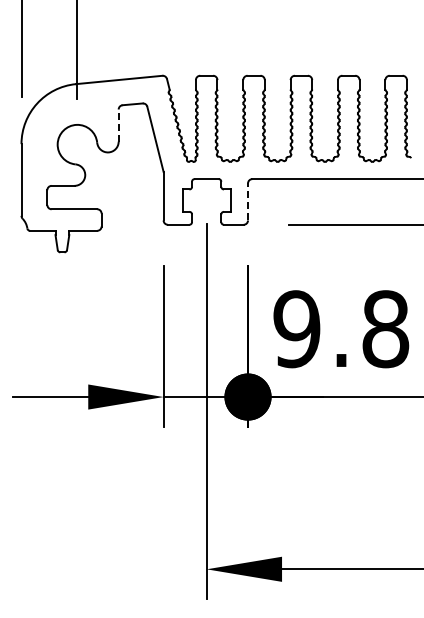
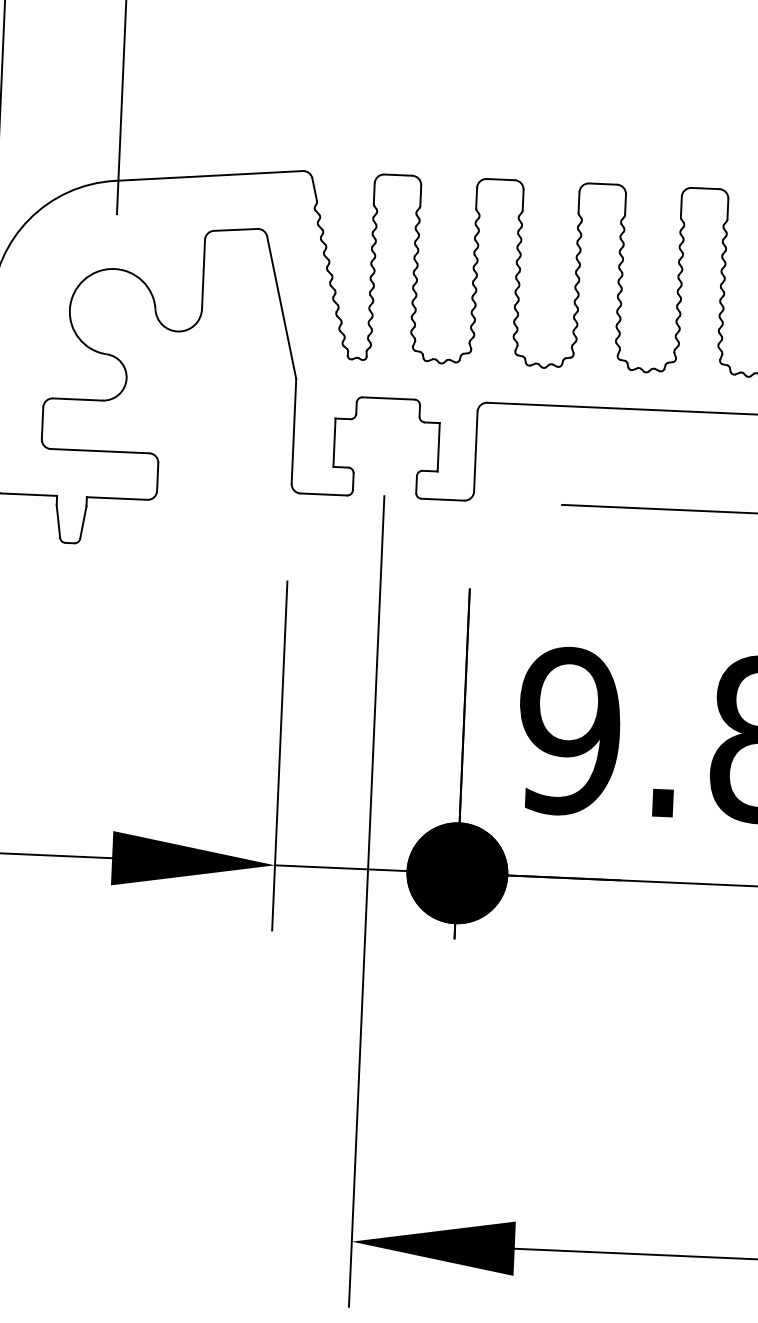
line: (118, 125) -> (203, 274), dashed -> solid
line: (248, 201) -> (476, 450), dashed -> solid

